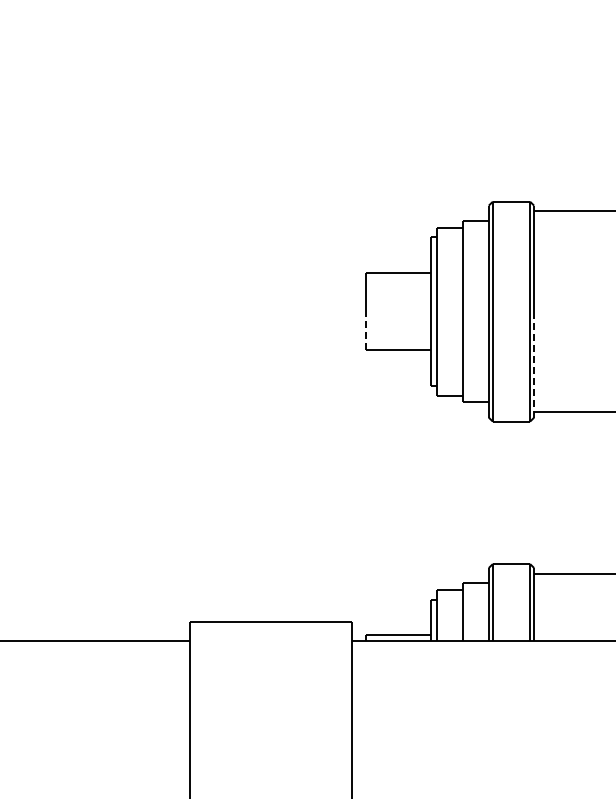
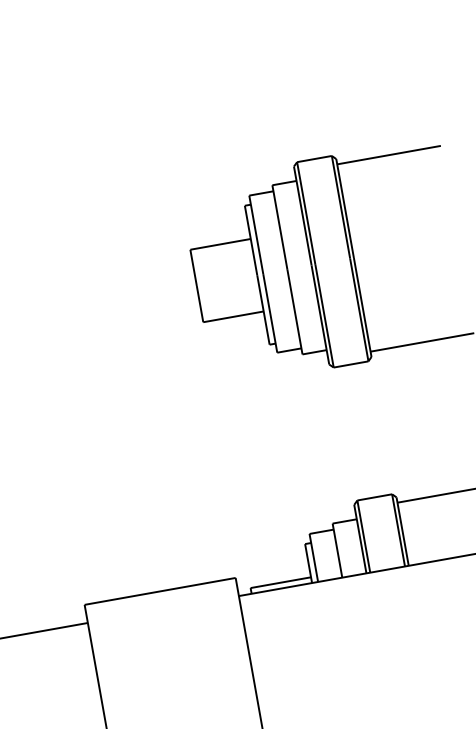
line: (365, 330) -> (199, 303), dashed -> solid
line: (534, 364) -> (363, 307), dashed -> solid

